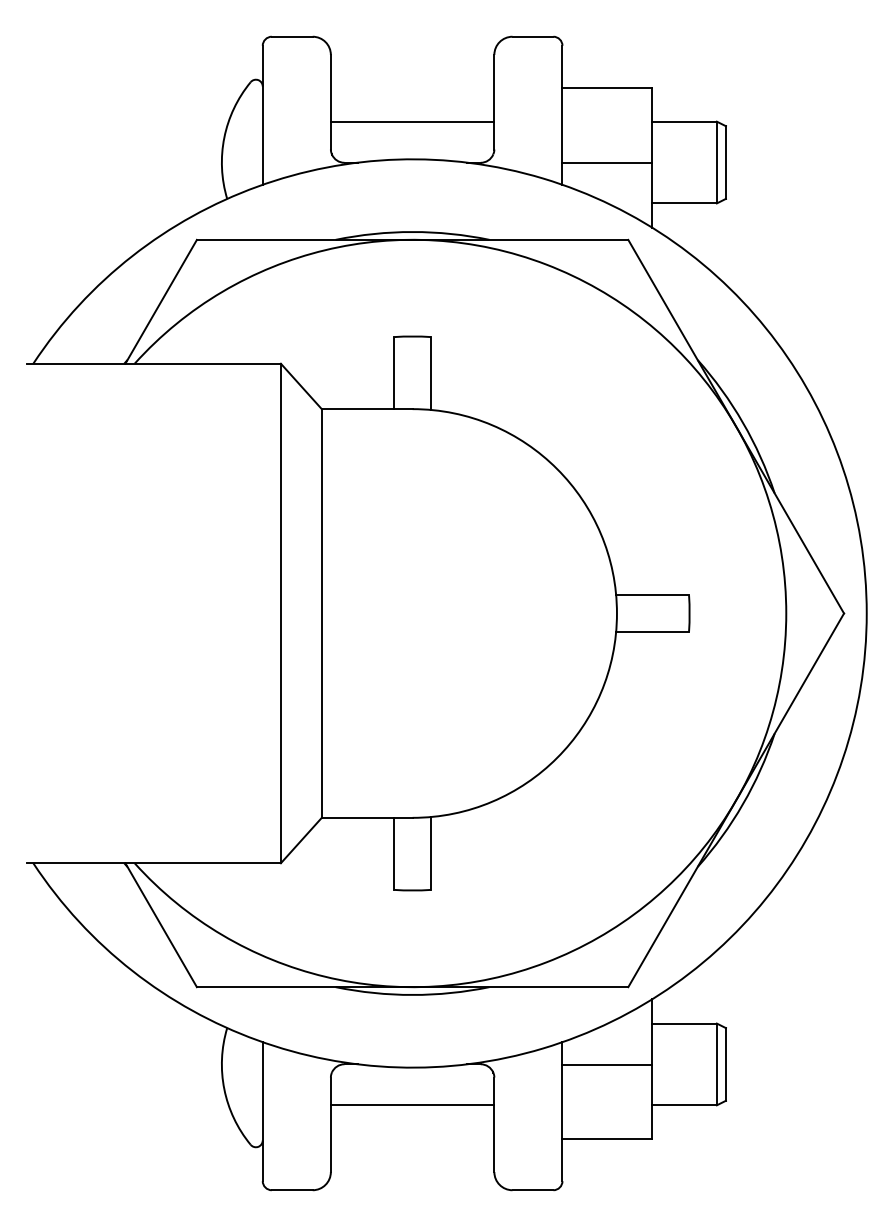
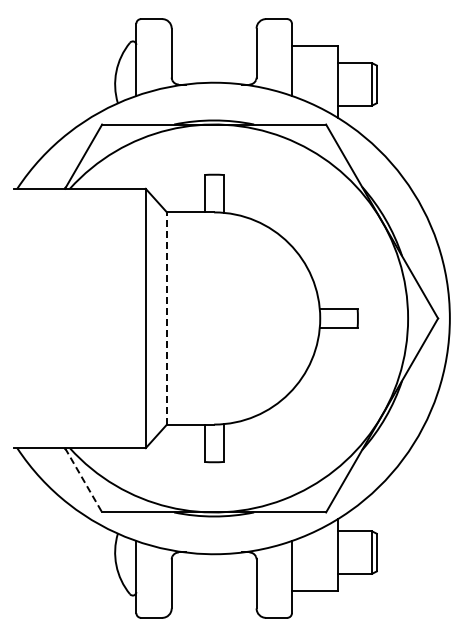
line: (411, 122) -> (213, 63), removed
line: (605, 162) -> (314, 84), removed
line: (322, 613) -> (167, 318), solid -> dashed
line: (160, 925) -> (83, 480), solid -> dashed
line: (605, 1064) -> (314, 552), removed
line: (411, 1104) -> (213, 573), removed

